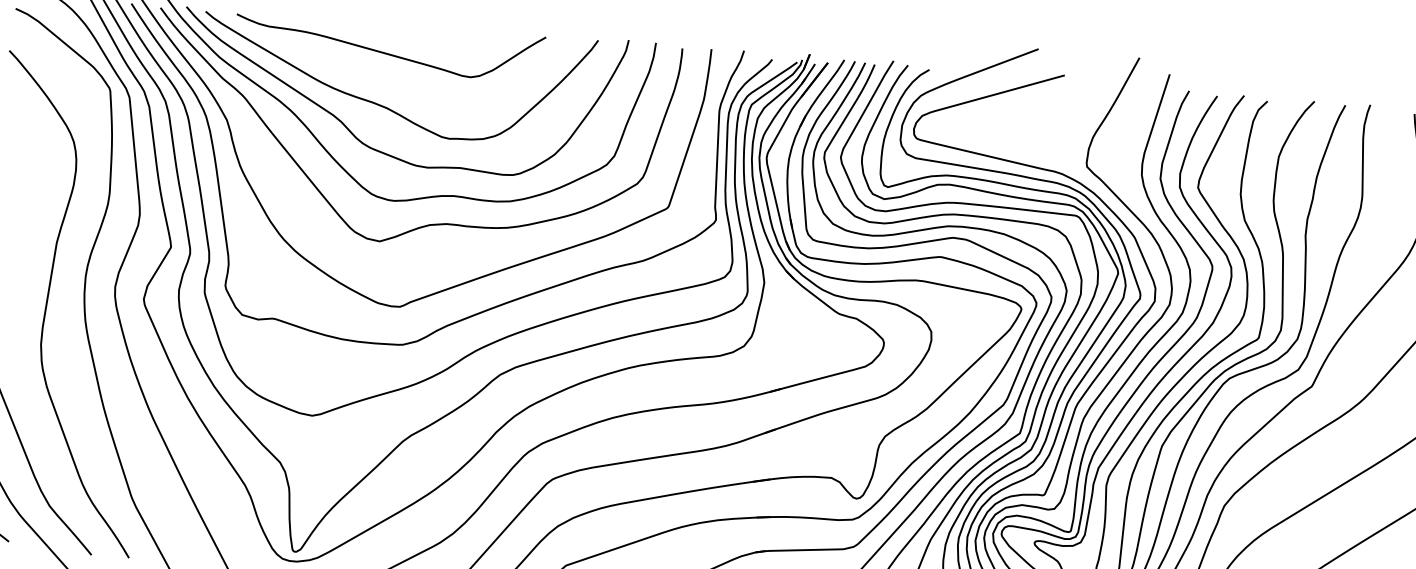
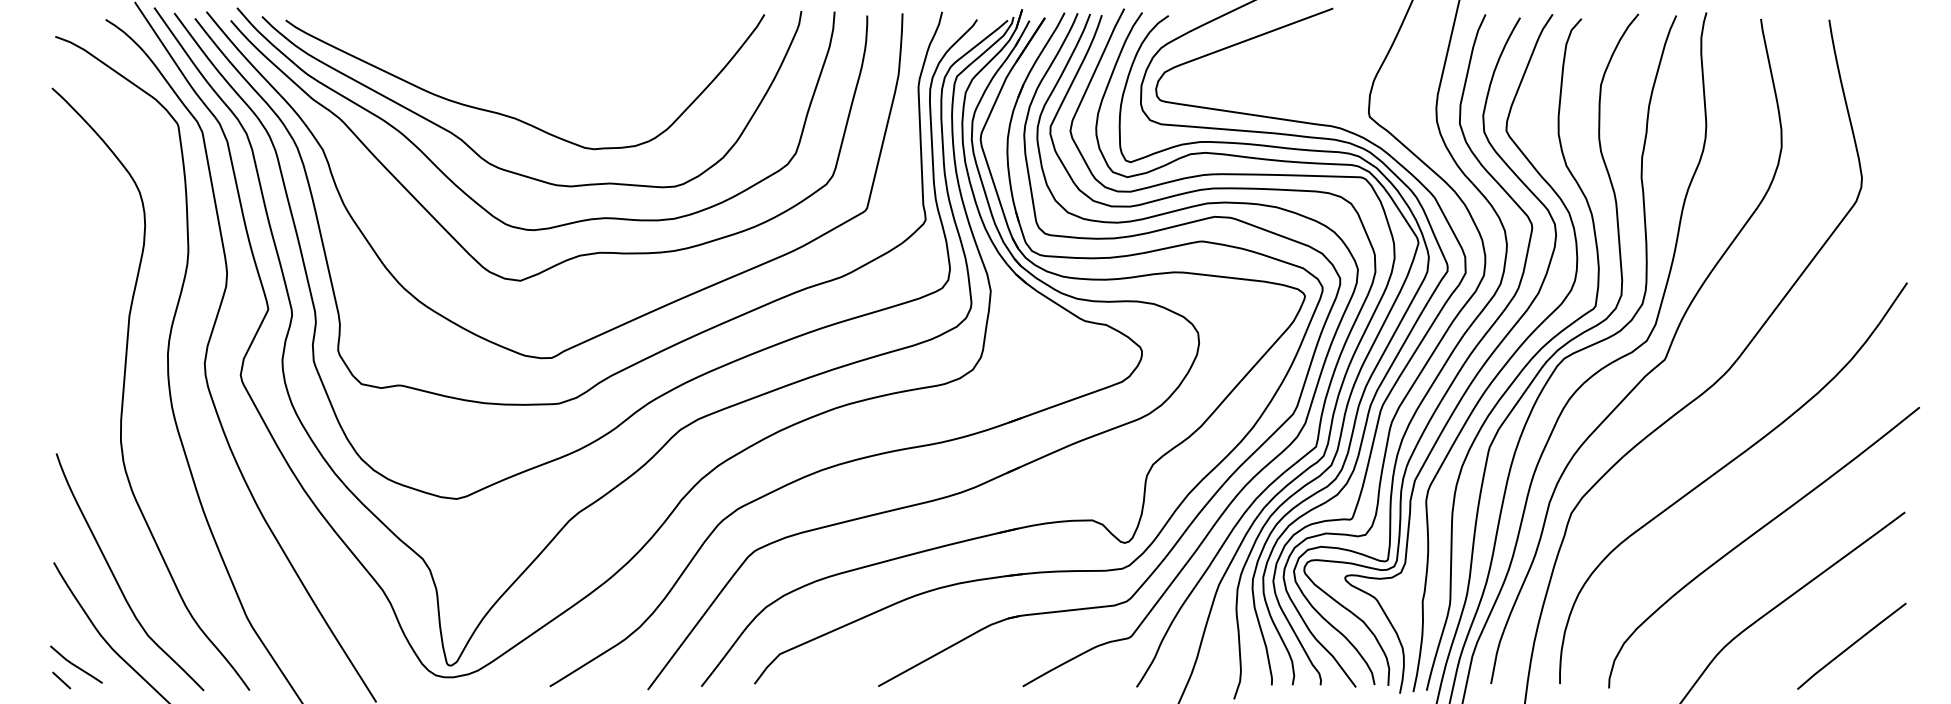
curve: (386, 52) -> (509, 51), removed

